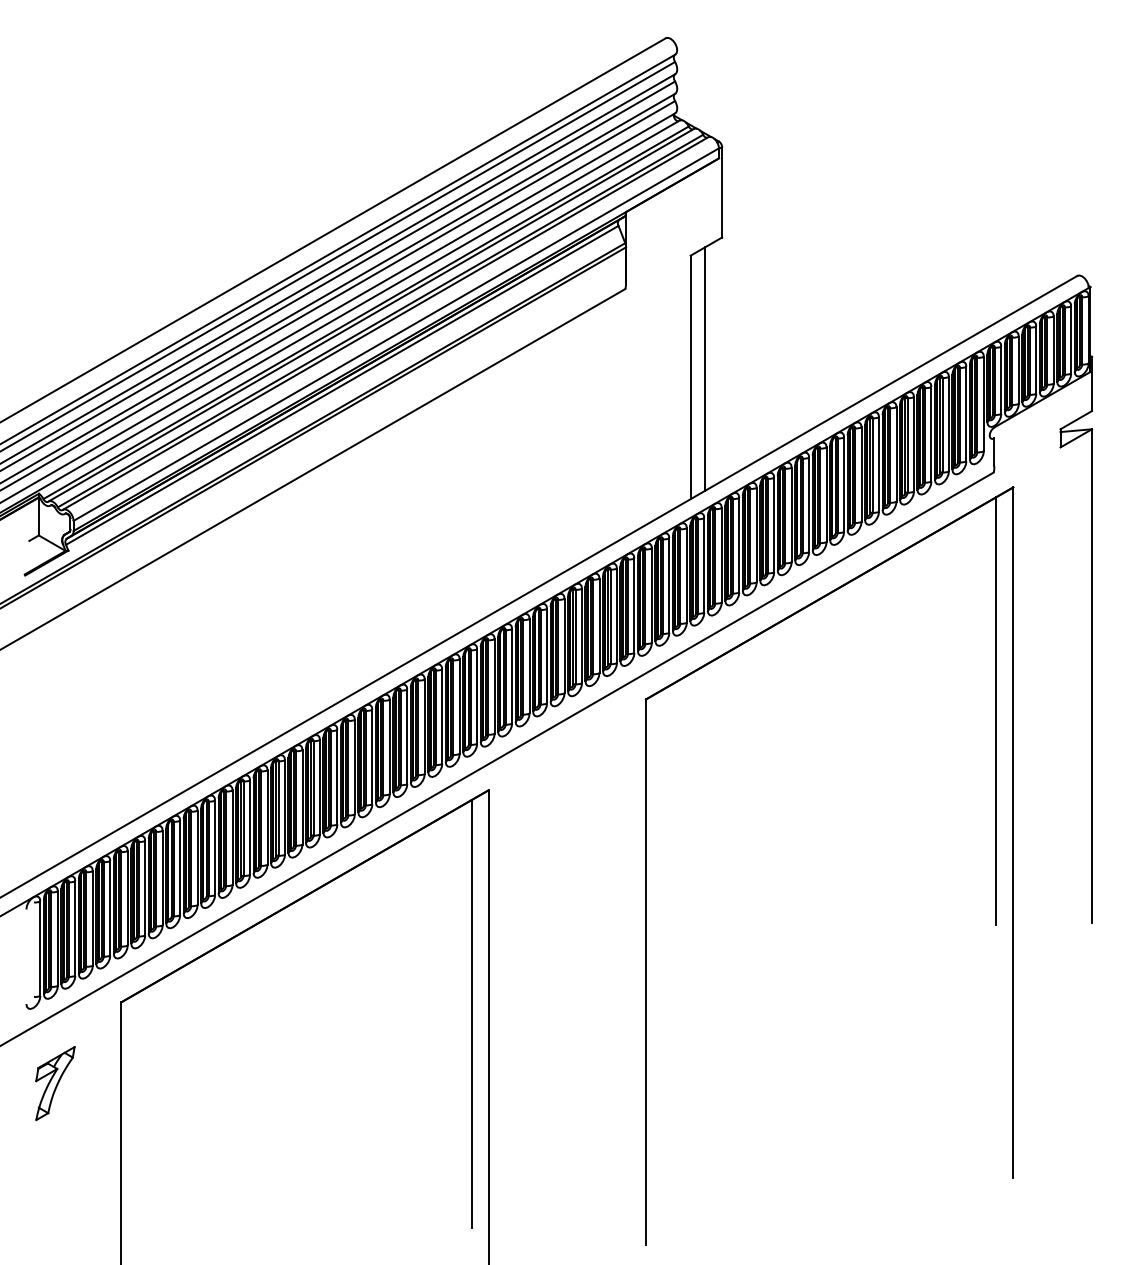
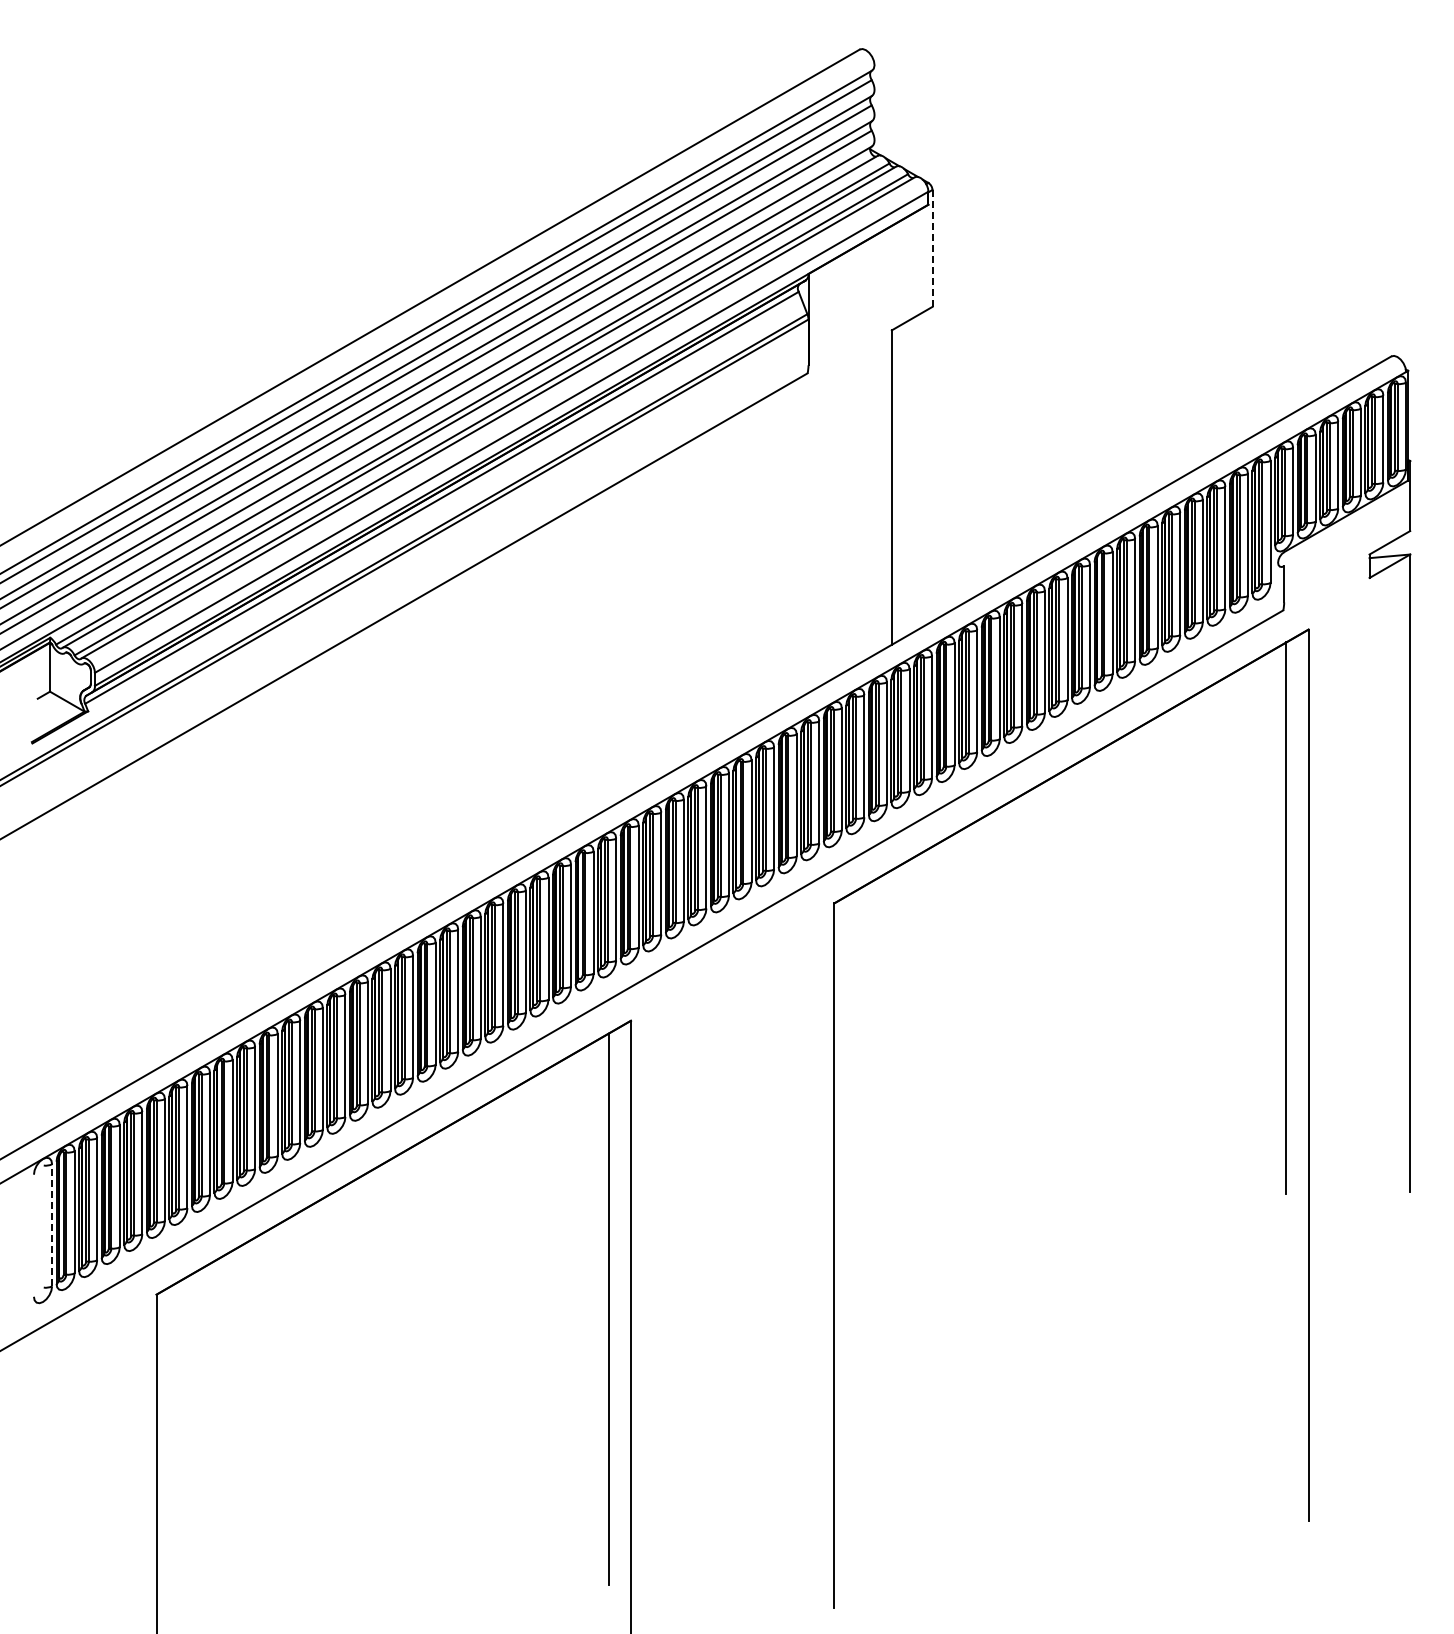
line: (722, 191) -> (932, 247), solid -> dashed
line: (705, 368) -> (910, 476), removed
line: (40, 948) -> (52, 1224), solid -> dashed
part: (55, 1083) -> (71, 1399), removed

